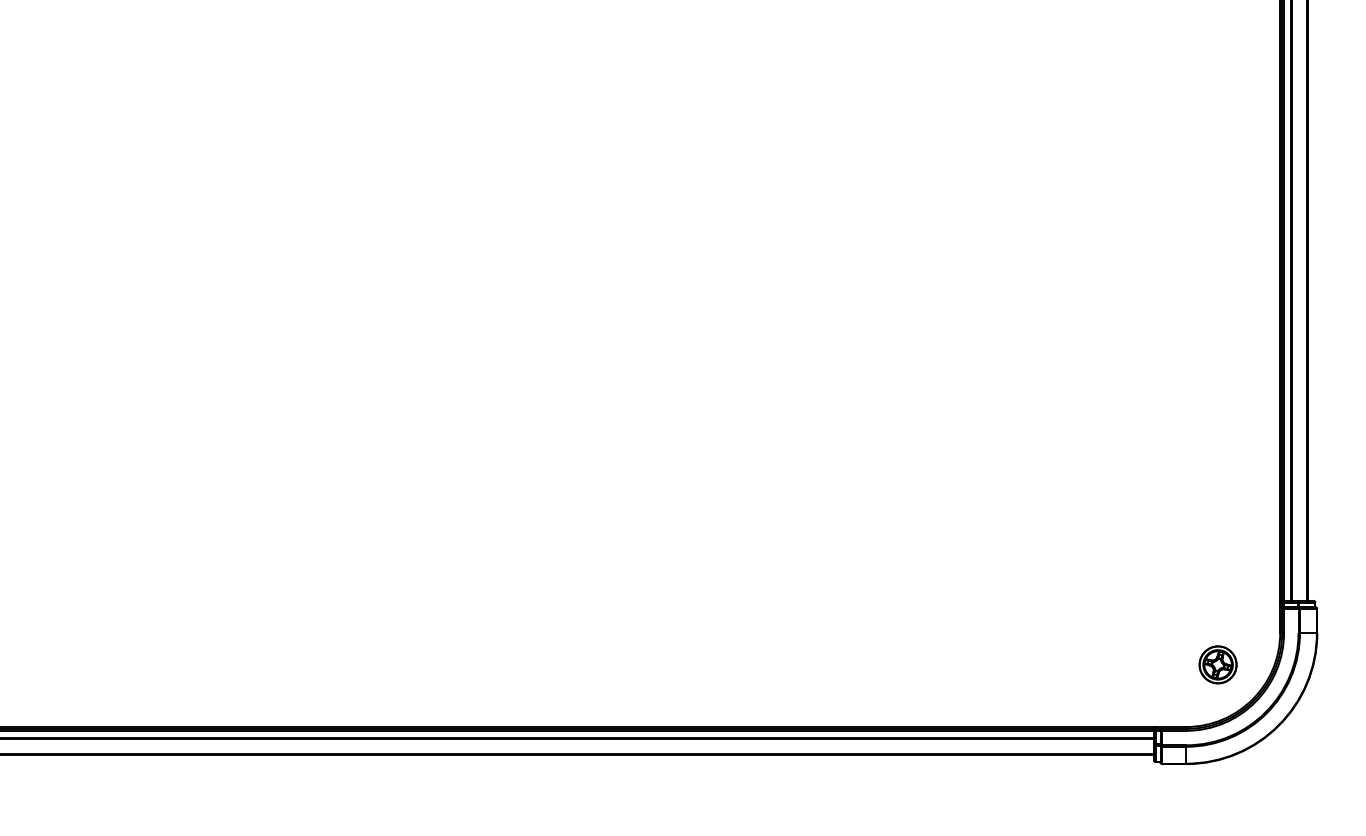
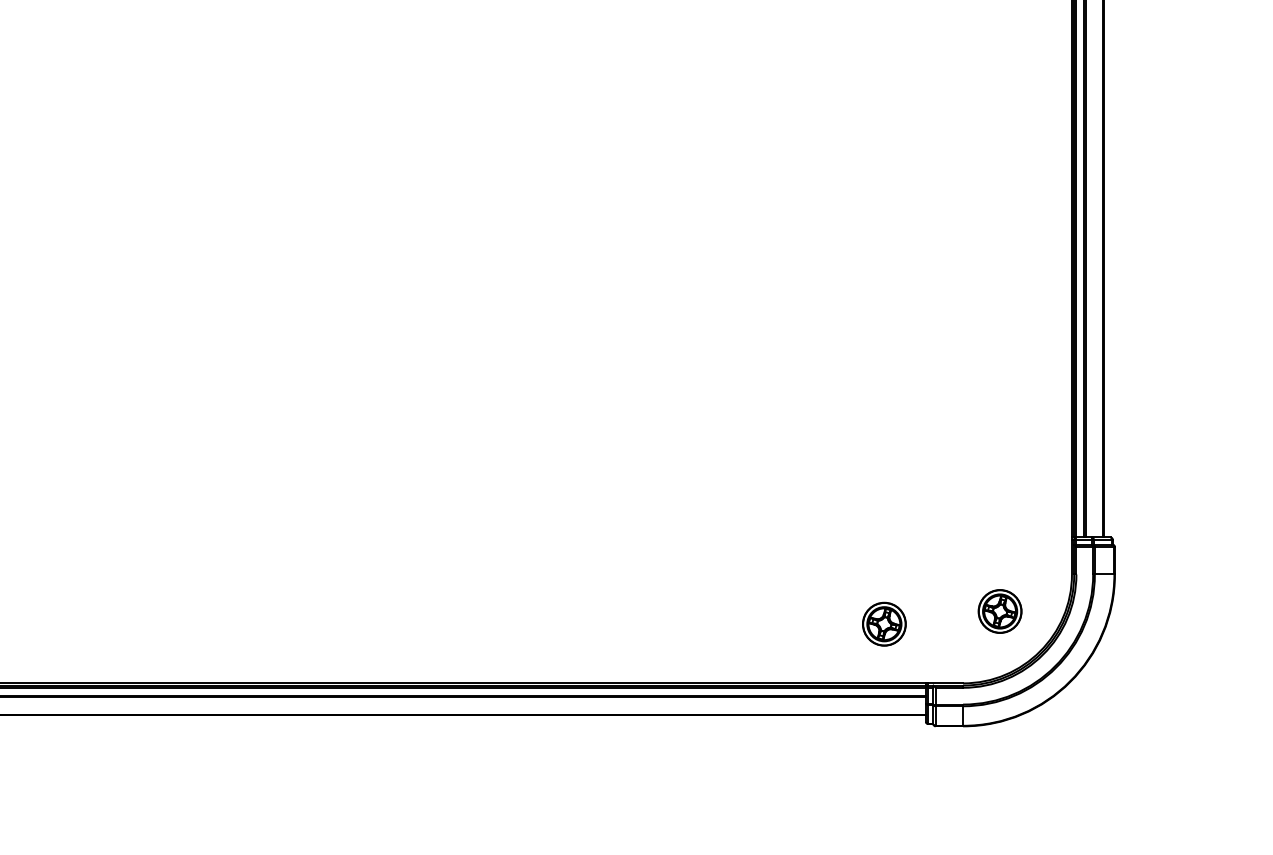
part: (1117, 675) -> (883, 623), added

